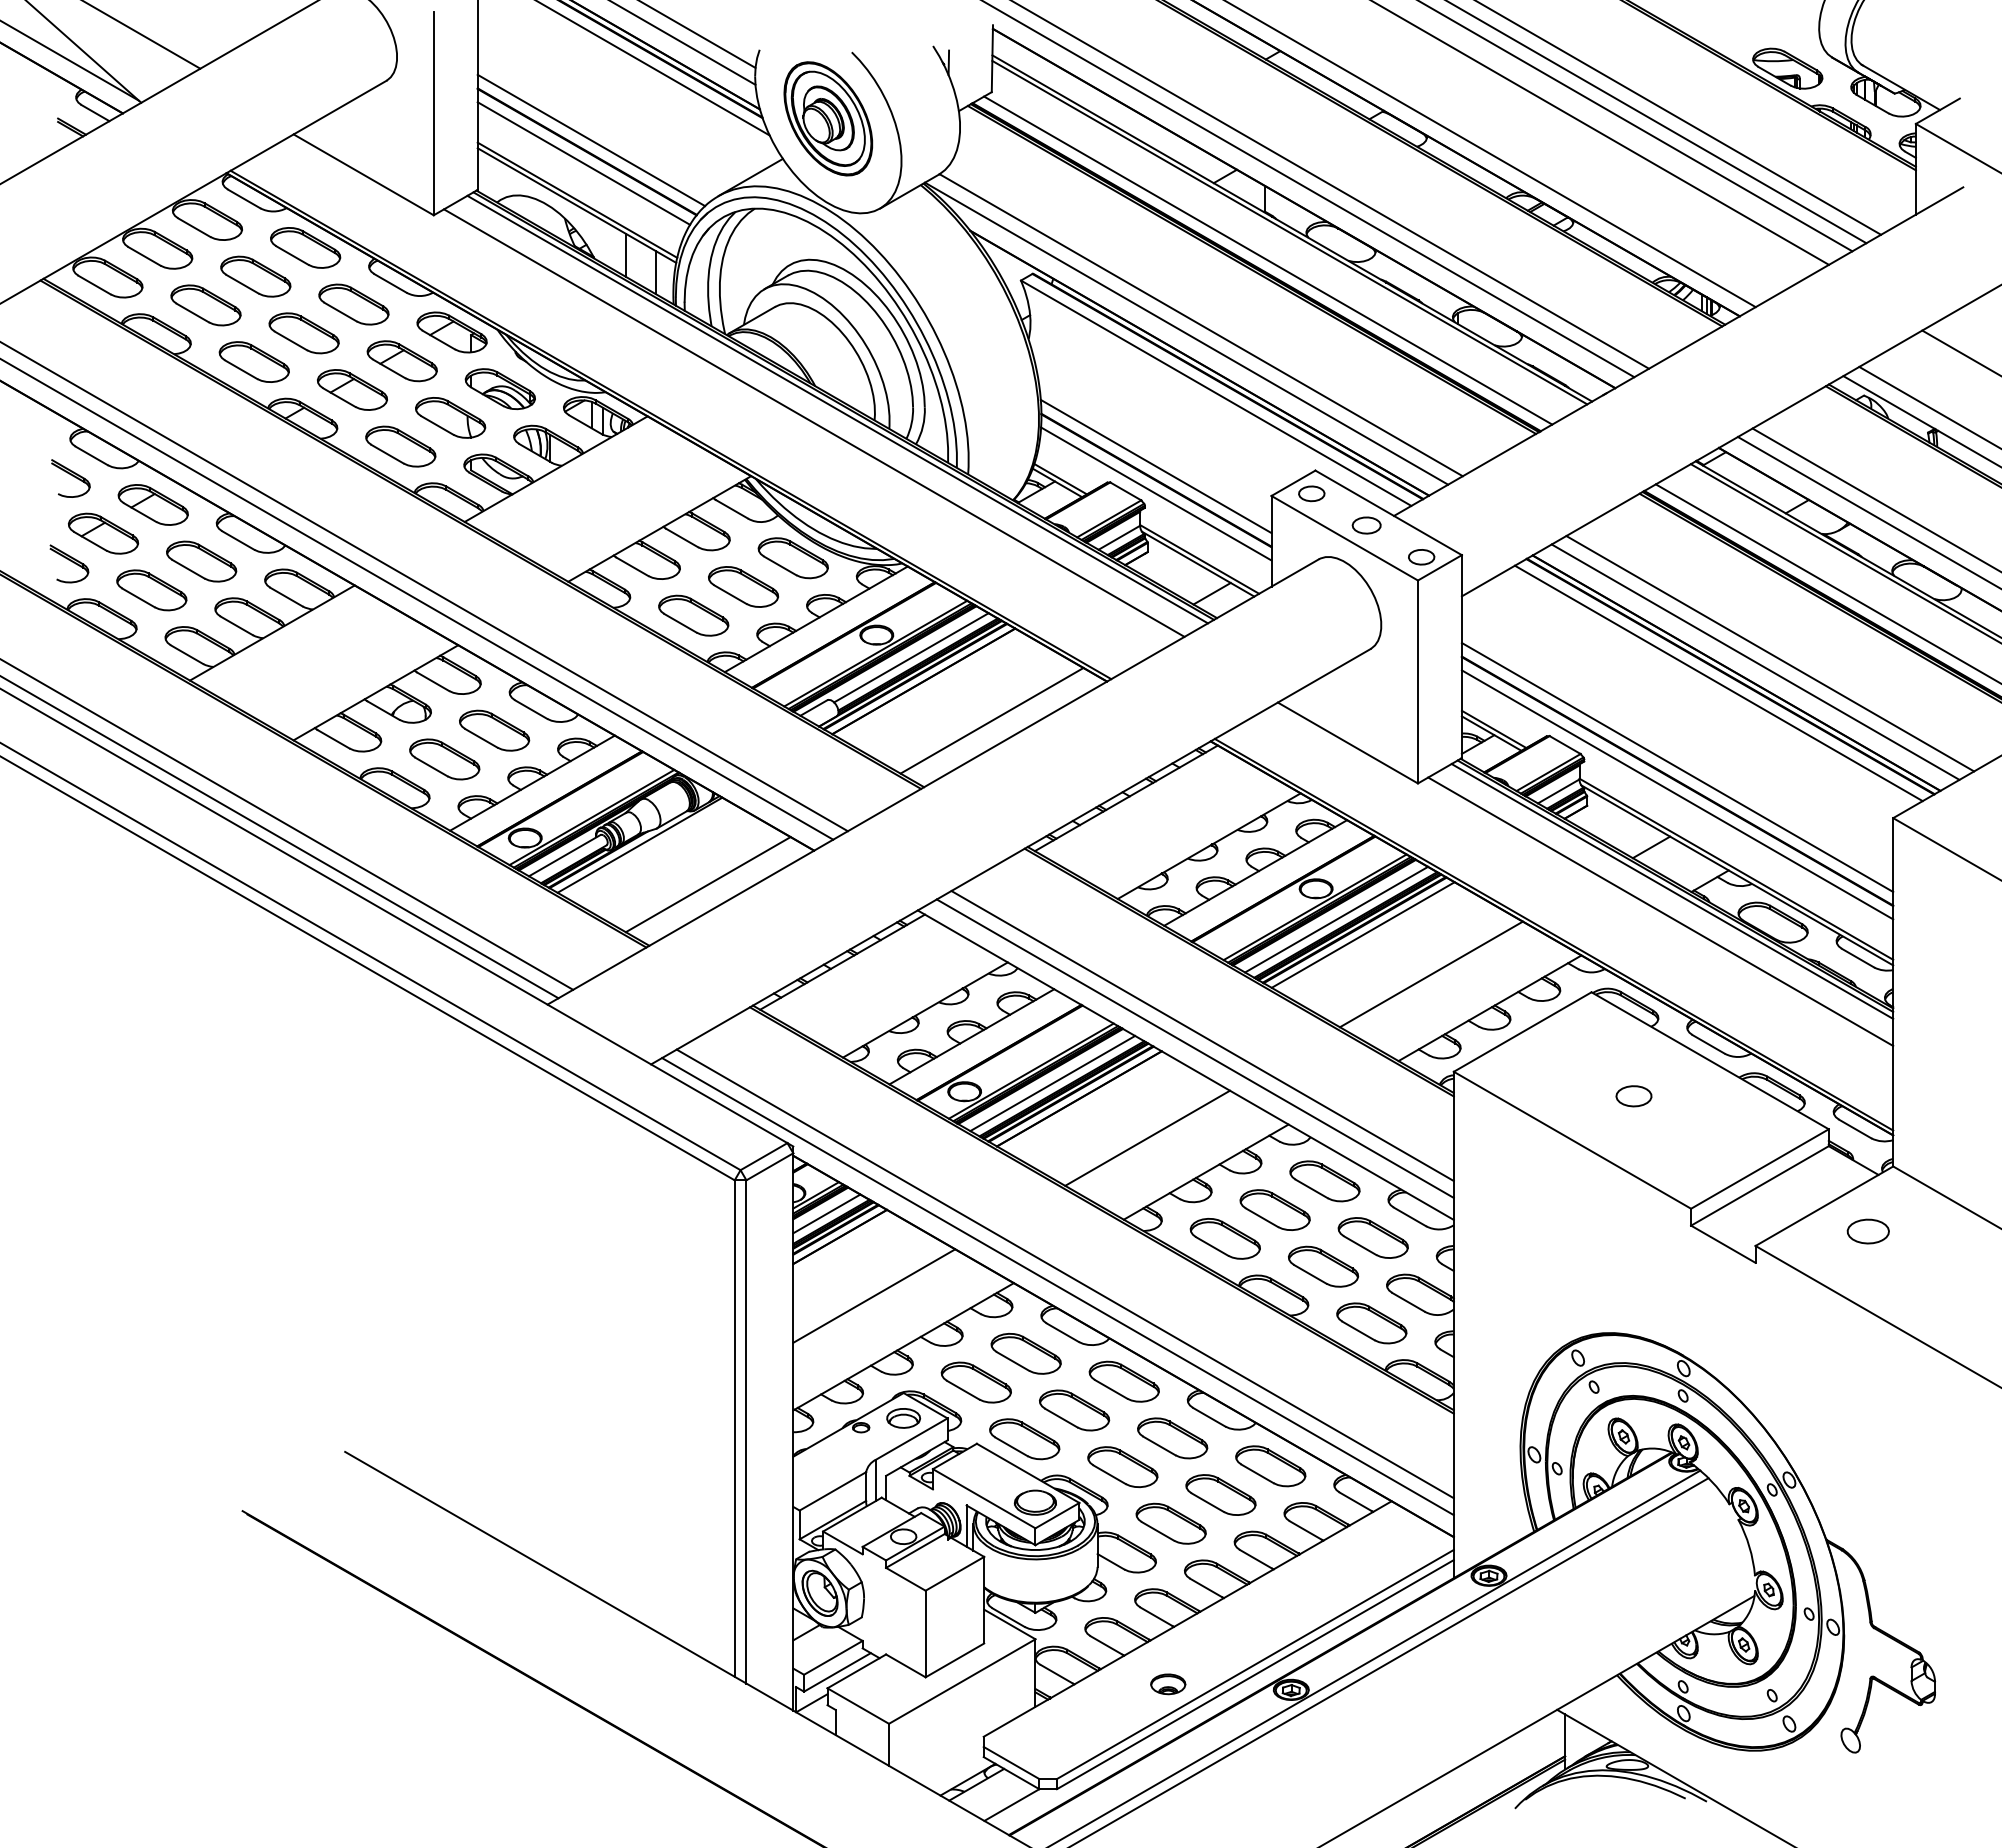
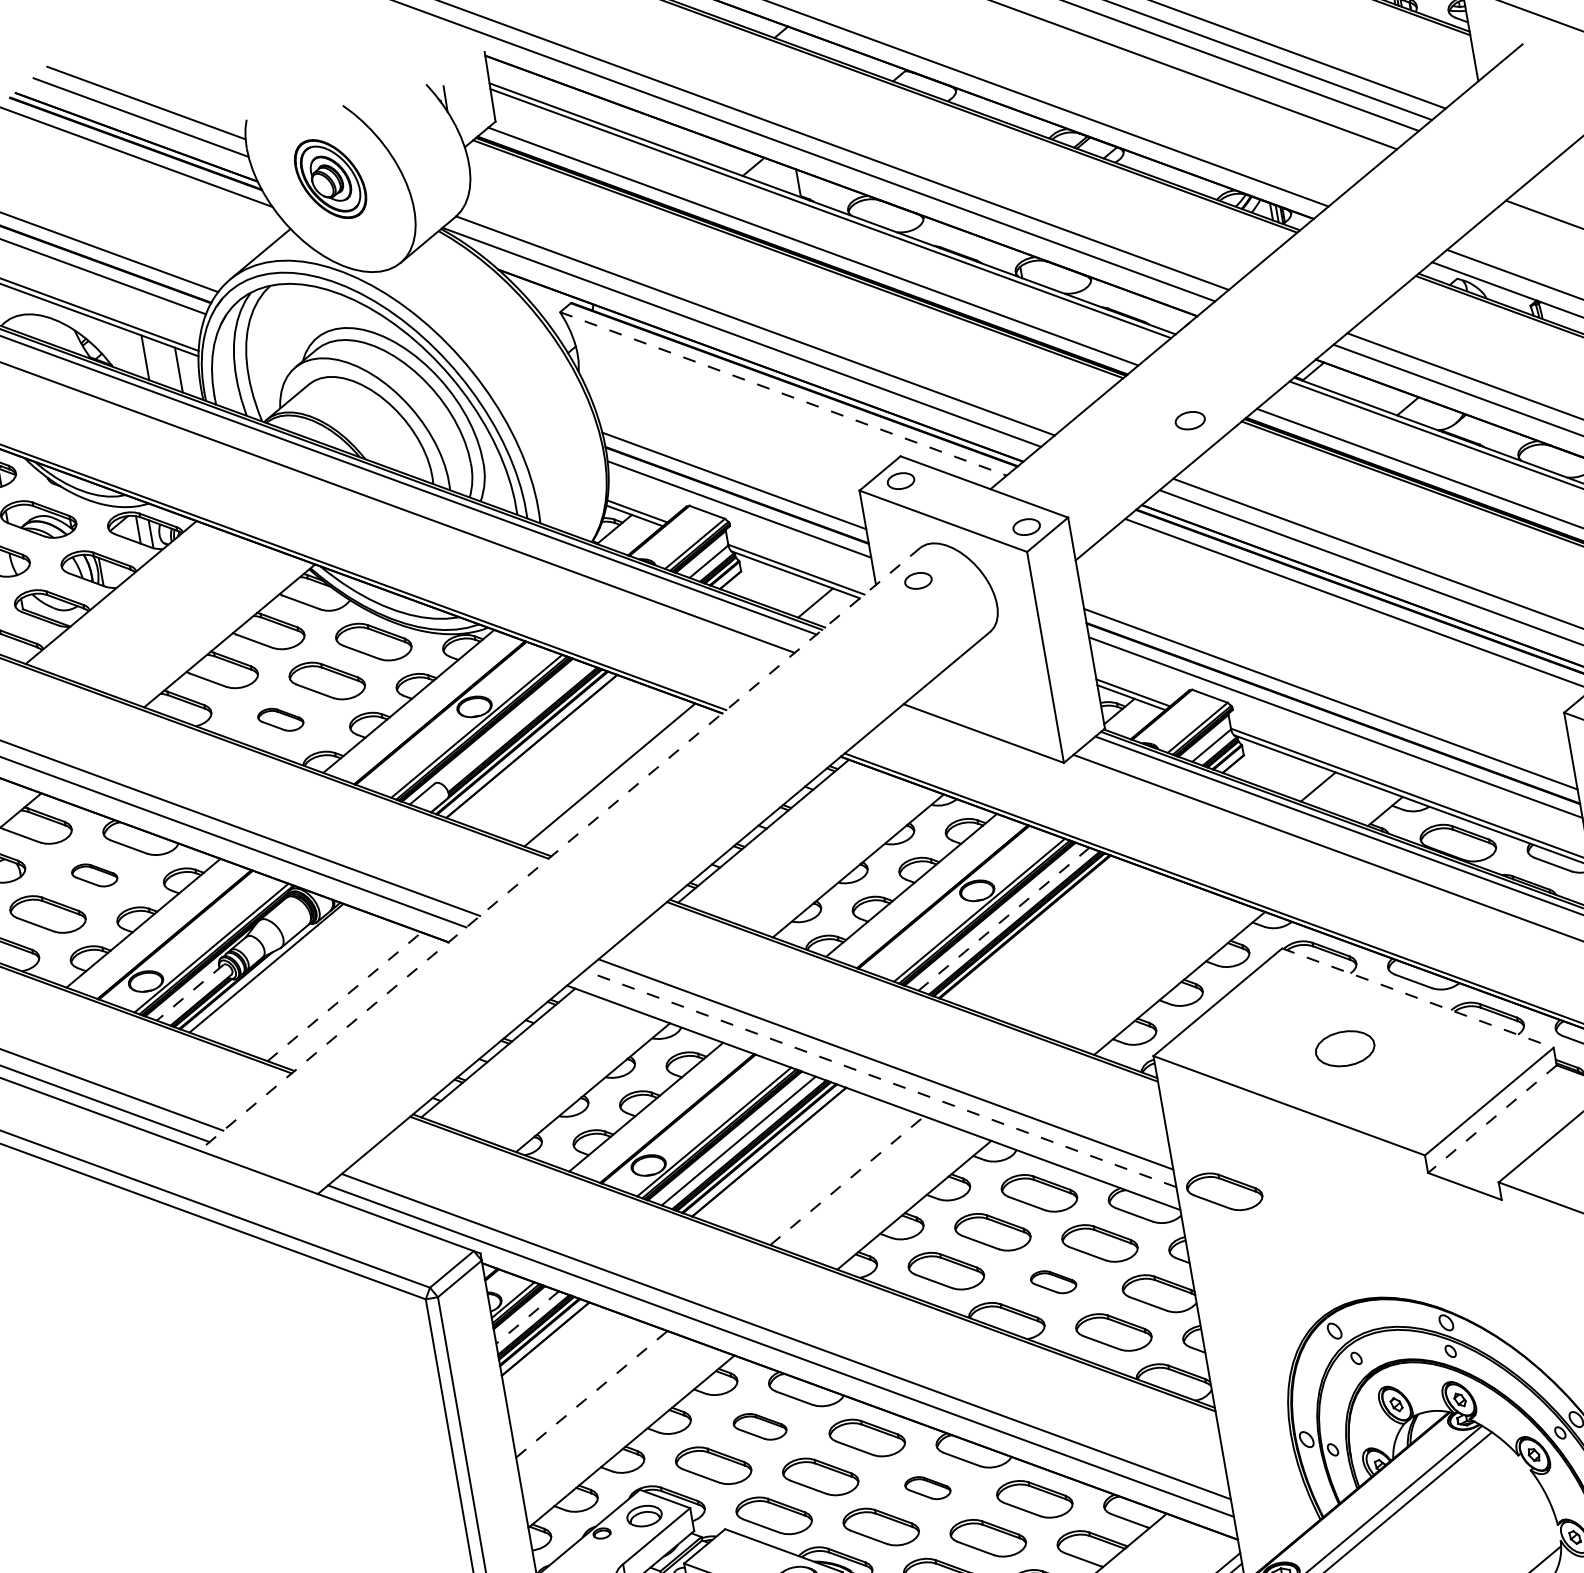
part: (828, 118) -> (330, 178), size x0.7
line: (1216, 393) -> (783, 394), solid -> dashed
part: (1366, 525) -> (1190, 420), moved
part: (1311, 589) -> (918, 580), added
part: (693, 615) -> (280, 719), size x0.6
line: (911, 657) -> (514, 723), removed
part: (494, 730) -> (94, 875), size x0.6
line: (932, 782) -> (559, 849), solid -> dashed
line: (564, 855) -> (189, 992), solid -> dashed
line: (708, 884) -> (344, 996), solid -> dashed
line: (1336, 919) -> (1003, 919), solid -> dashed
line: (1362, 934) -> (1033, 929), removed
line: (1430, 974) -> (1111, 959), removed
line: (1195, 1048) -> (880, 1078), solid -> dashed
line: (1710, 1060) -> (1418, 997), solid -> dashed
part: (1633, 1096) -> (1344, 1049), size x1.6
line: (1148, 1138) -> (848, 1180), solid -> dashed
line: (1759, 1186) -> (1492, 1119), solid -> dashed
part: (1497, 1209) -> (1223, 1191), added
line: (826, 1213) -> (527, 1317), solid -> dashed
part: (1323, 1266) -> (1053, 1282), size x0.6
line: (874, 1296) -> (592, 1394), solid -> dashed
part: (1025, 1353) -> (759, 1426), size x0.7
part: (1172, 1438) -> (927, 1488), size x0.6

